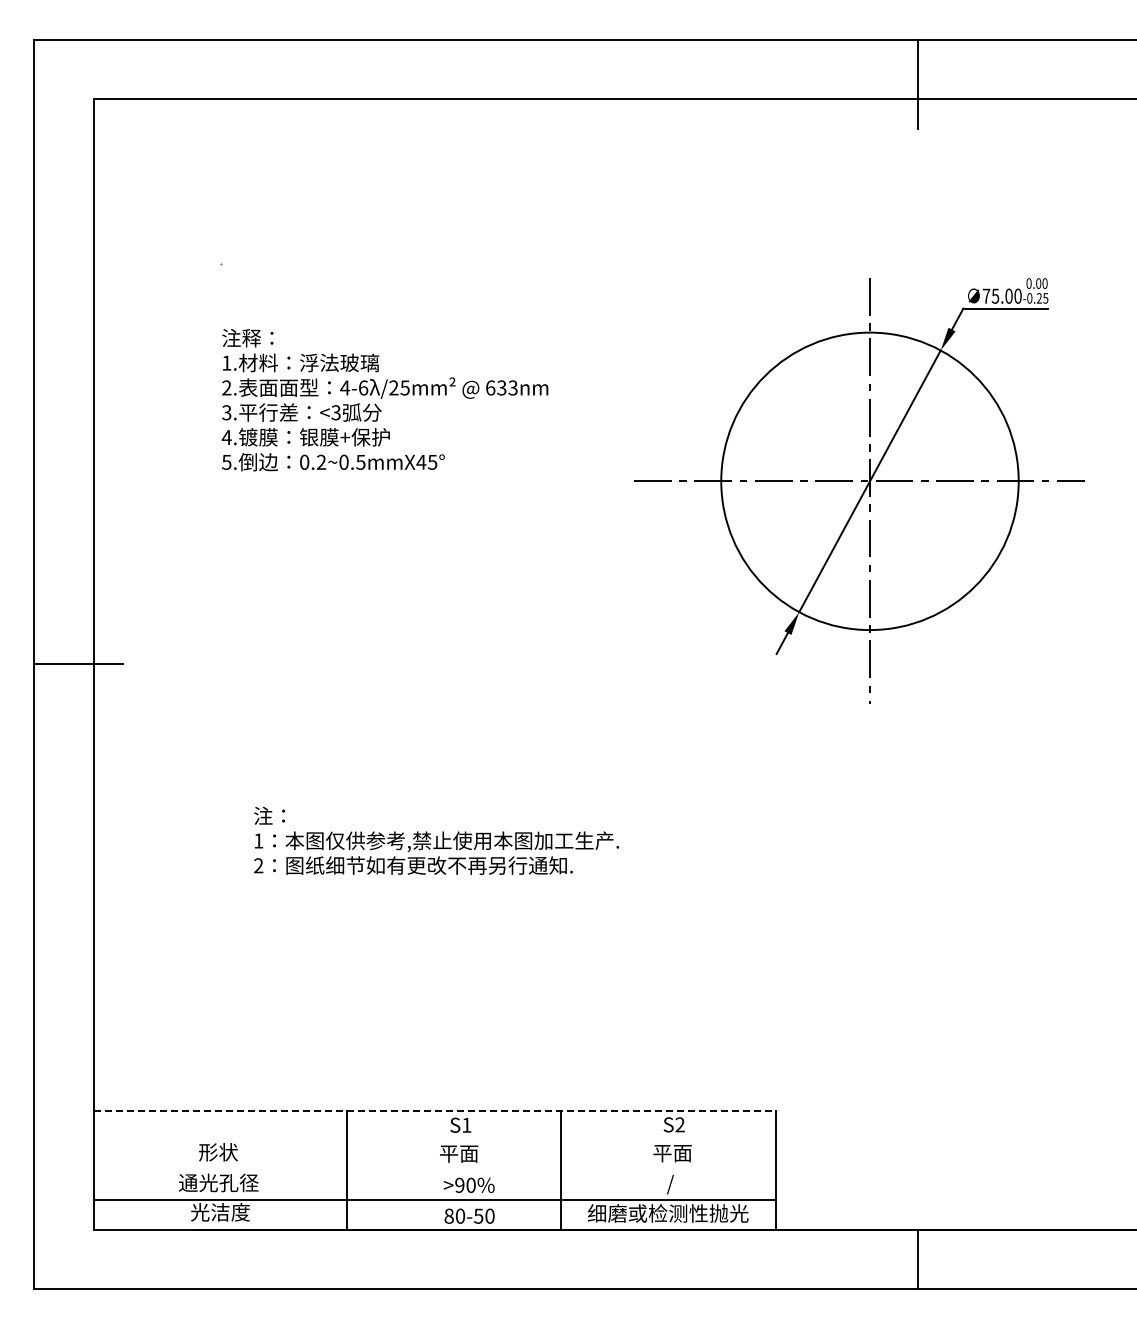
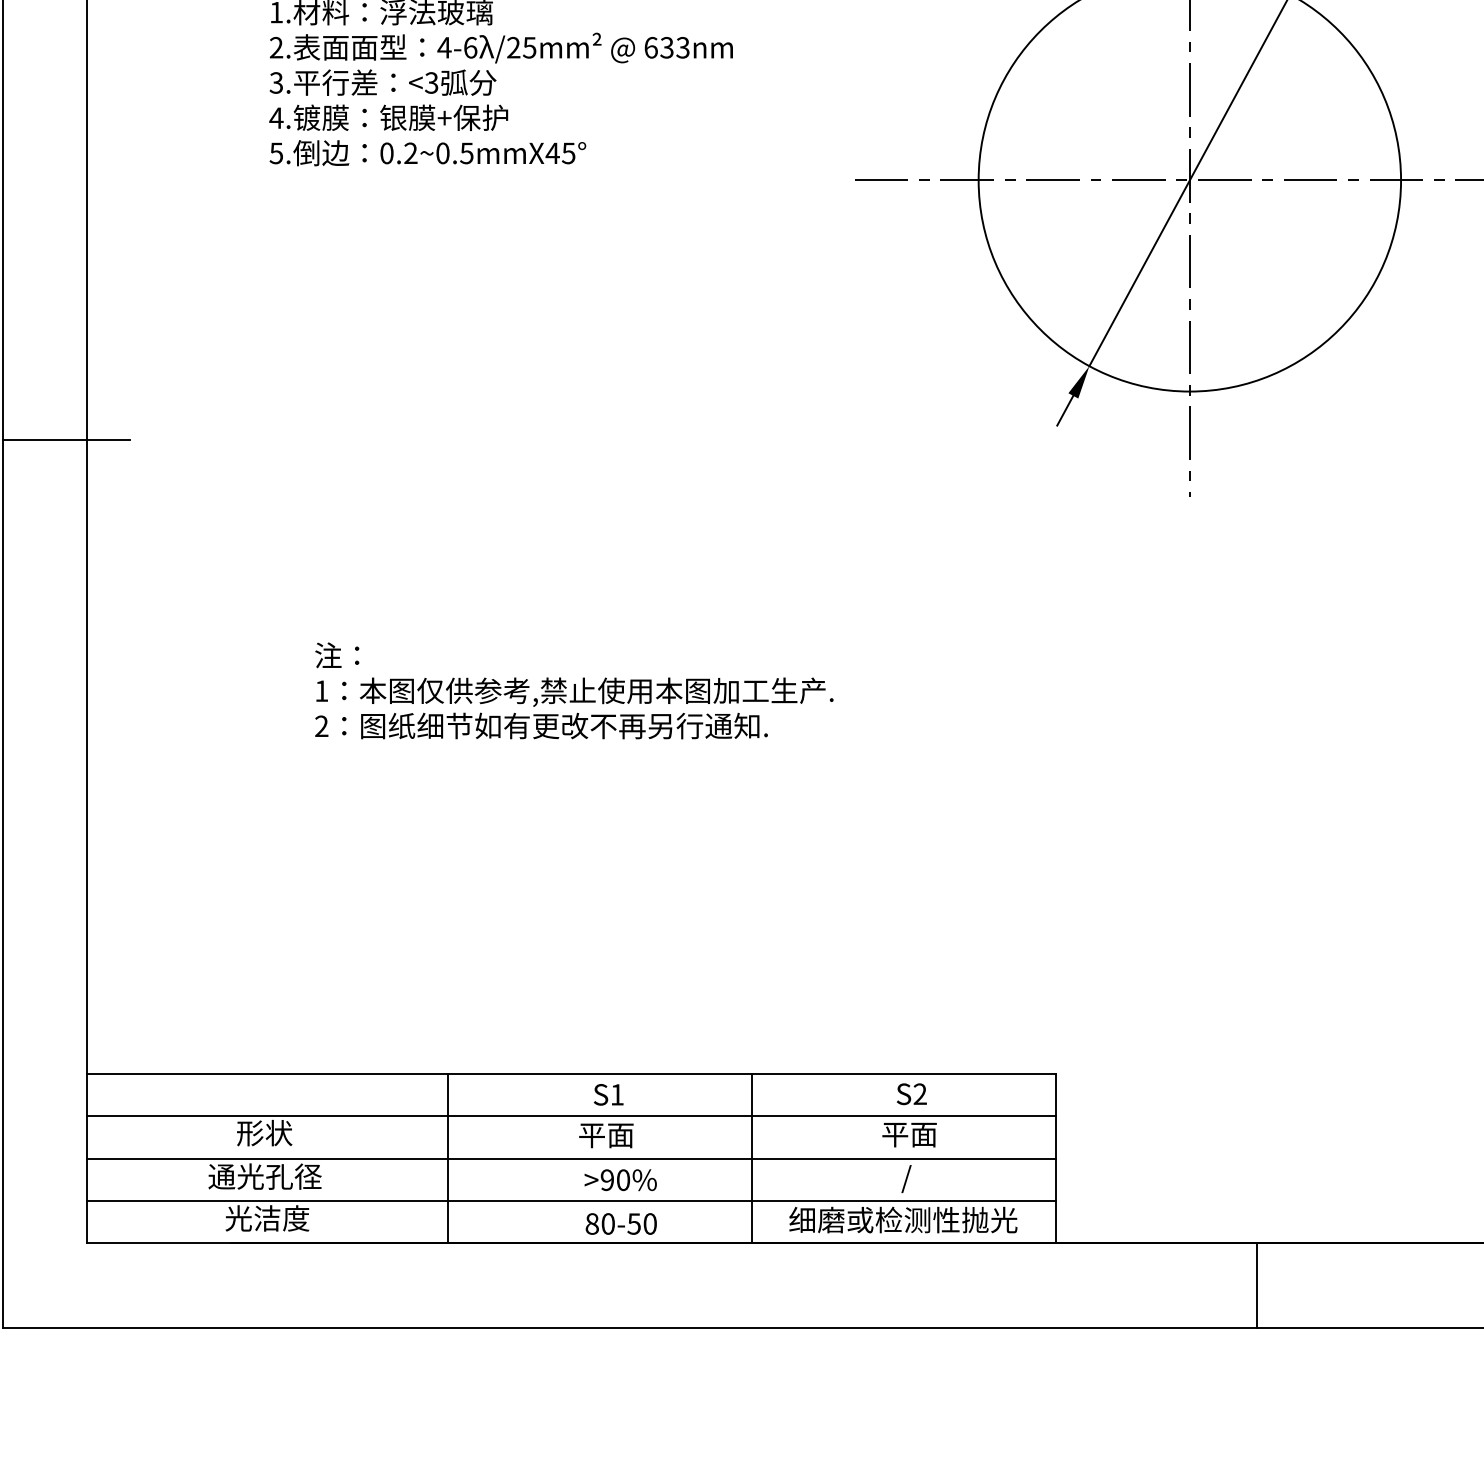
line: (435, 1110) -> (572, 1073), dashed -> solid
line: (434, 1140) -> (571, 1116), added
line: (434, 1170) -> (571, 1159), added

